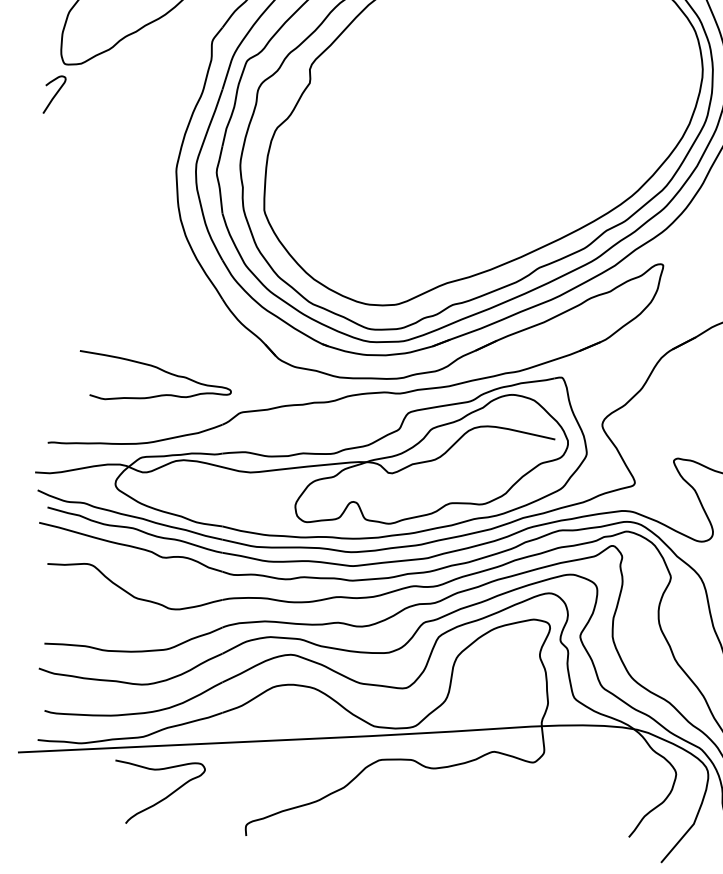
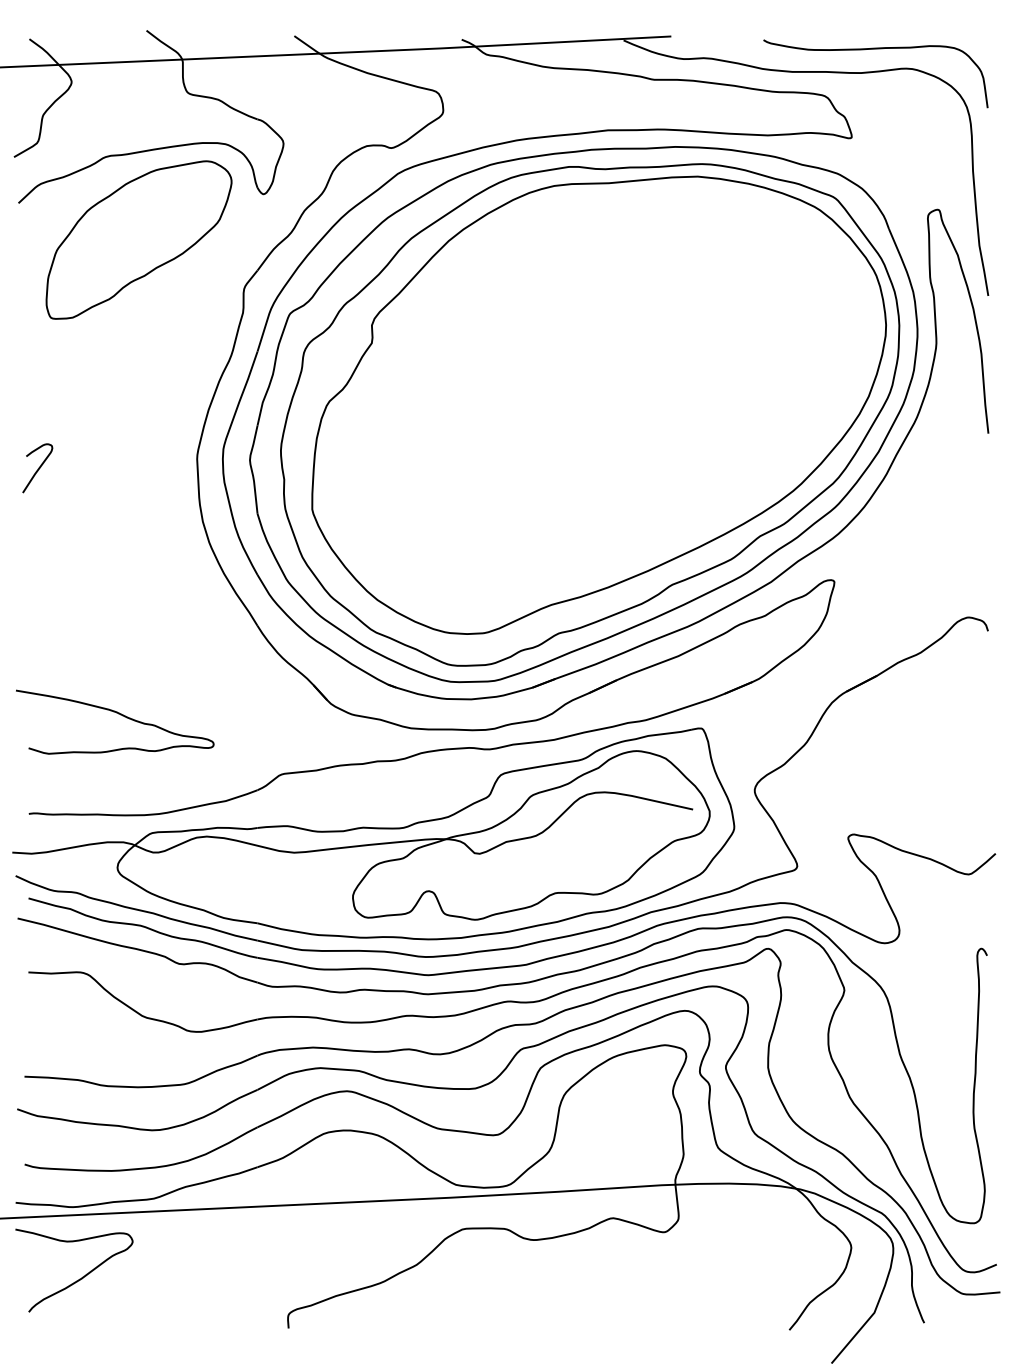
curve: (55, 94) -> (38, 468), moved
curve: (158, 369) -> (118, 714), moved
curve: (164, 797) -> (79, 1278), moved

